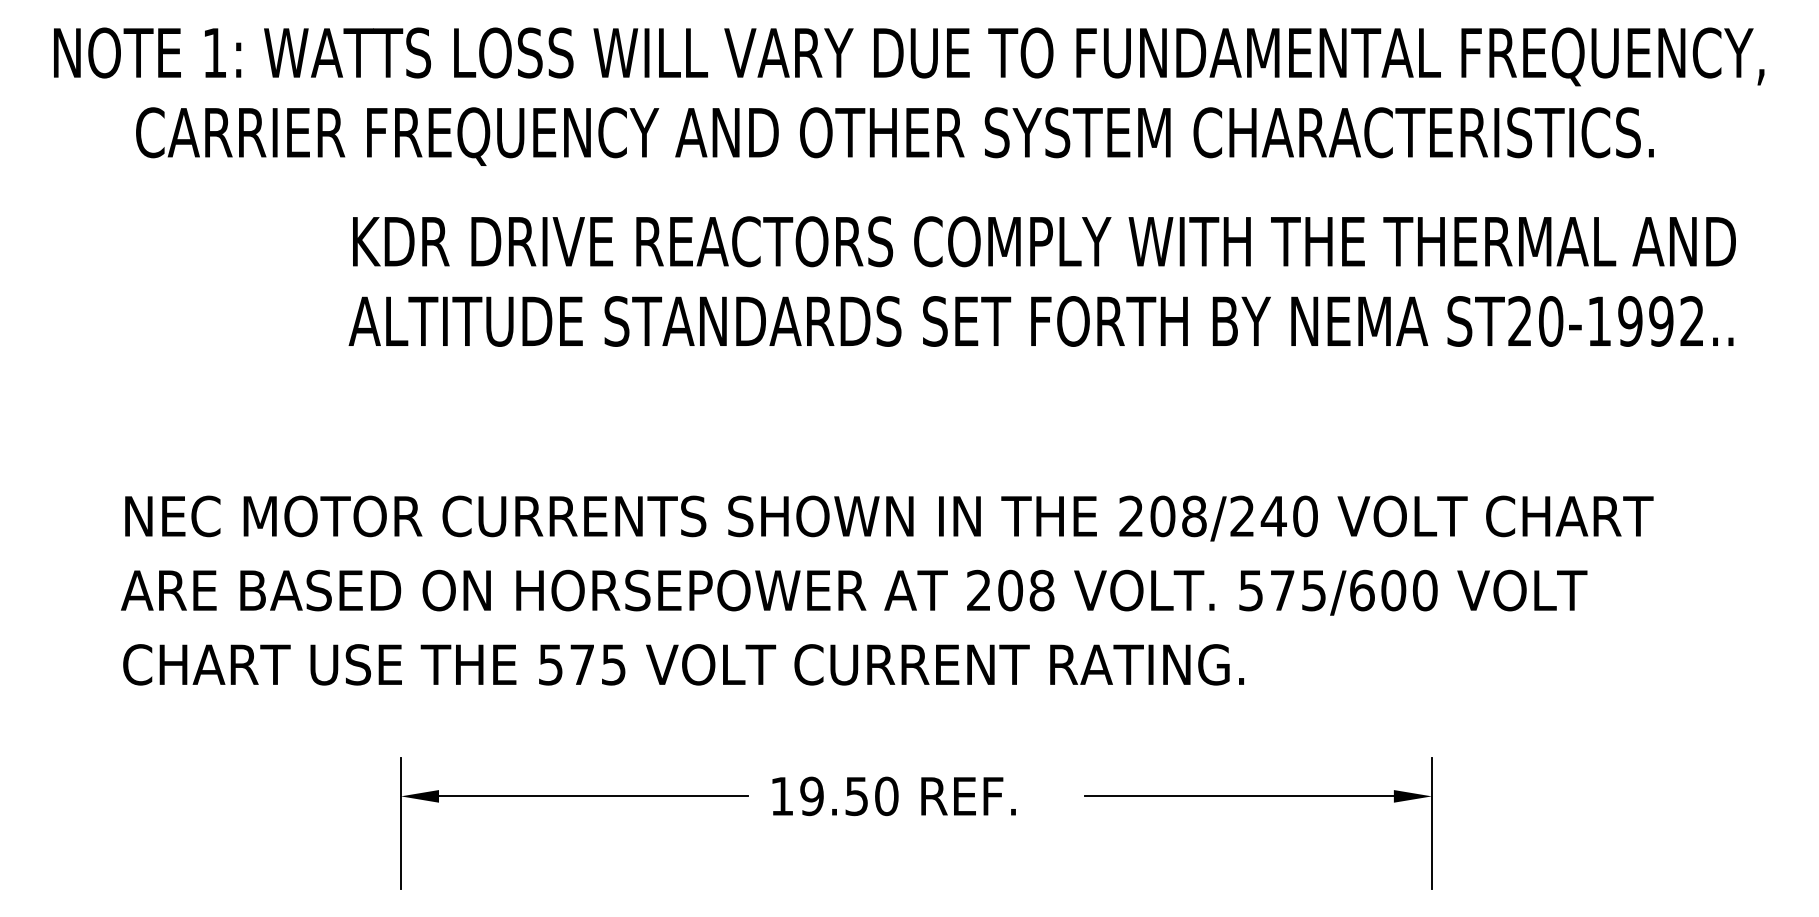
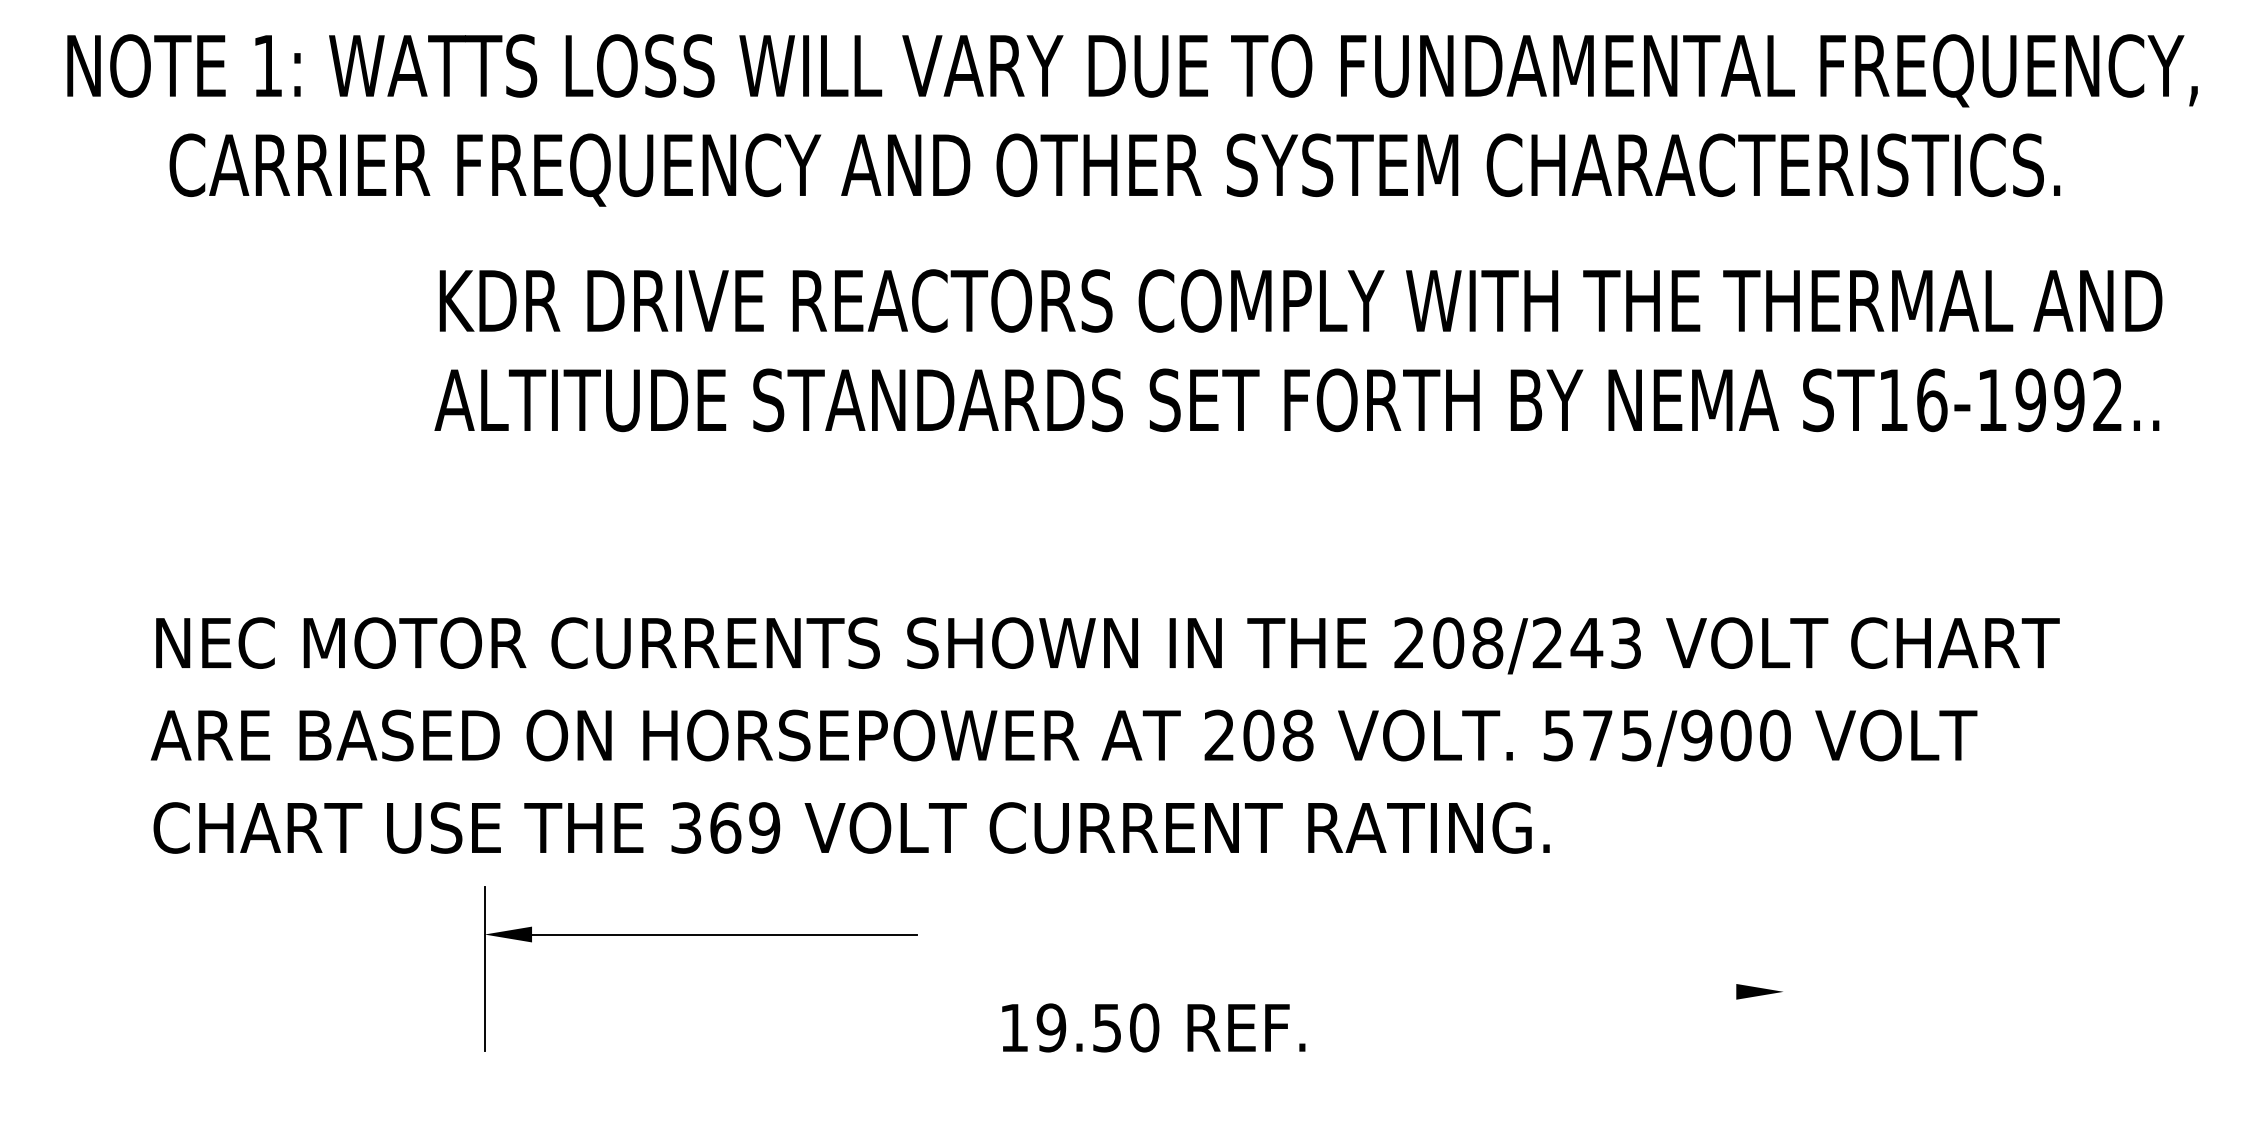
text: (1535, 321) -> (1912, 400), ST20-1992.. -> ST16-1992..
text: (1305, 516) -> (1626, 643), 208/240 -> 208/243
text: (1361, 590) -> (1695, 735), 575/600 -> 575/900
text: (582, 664) -> (725, 827), 575 -> 369
part: (574, 796) -> (700, 934), moved
text: (893, 796) -> (1152, 1028), moved
line: (1238, 796) -> (1542, 991), removed
line: (1431, 823) -> (1783, 1025), removed

